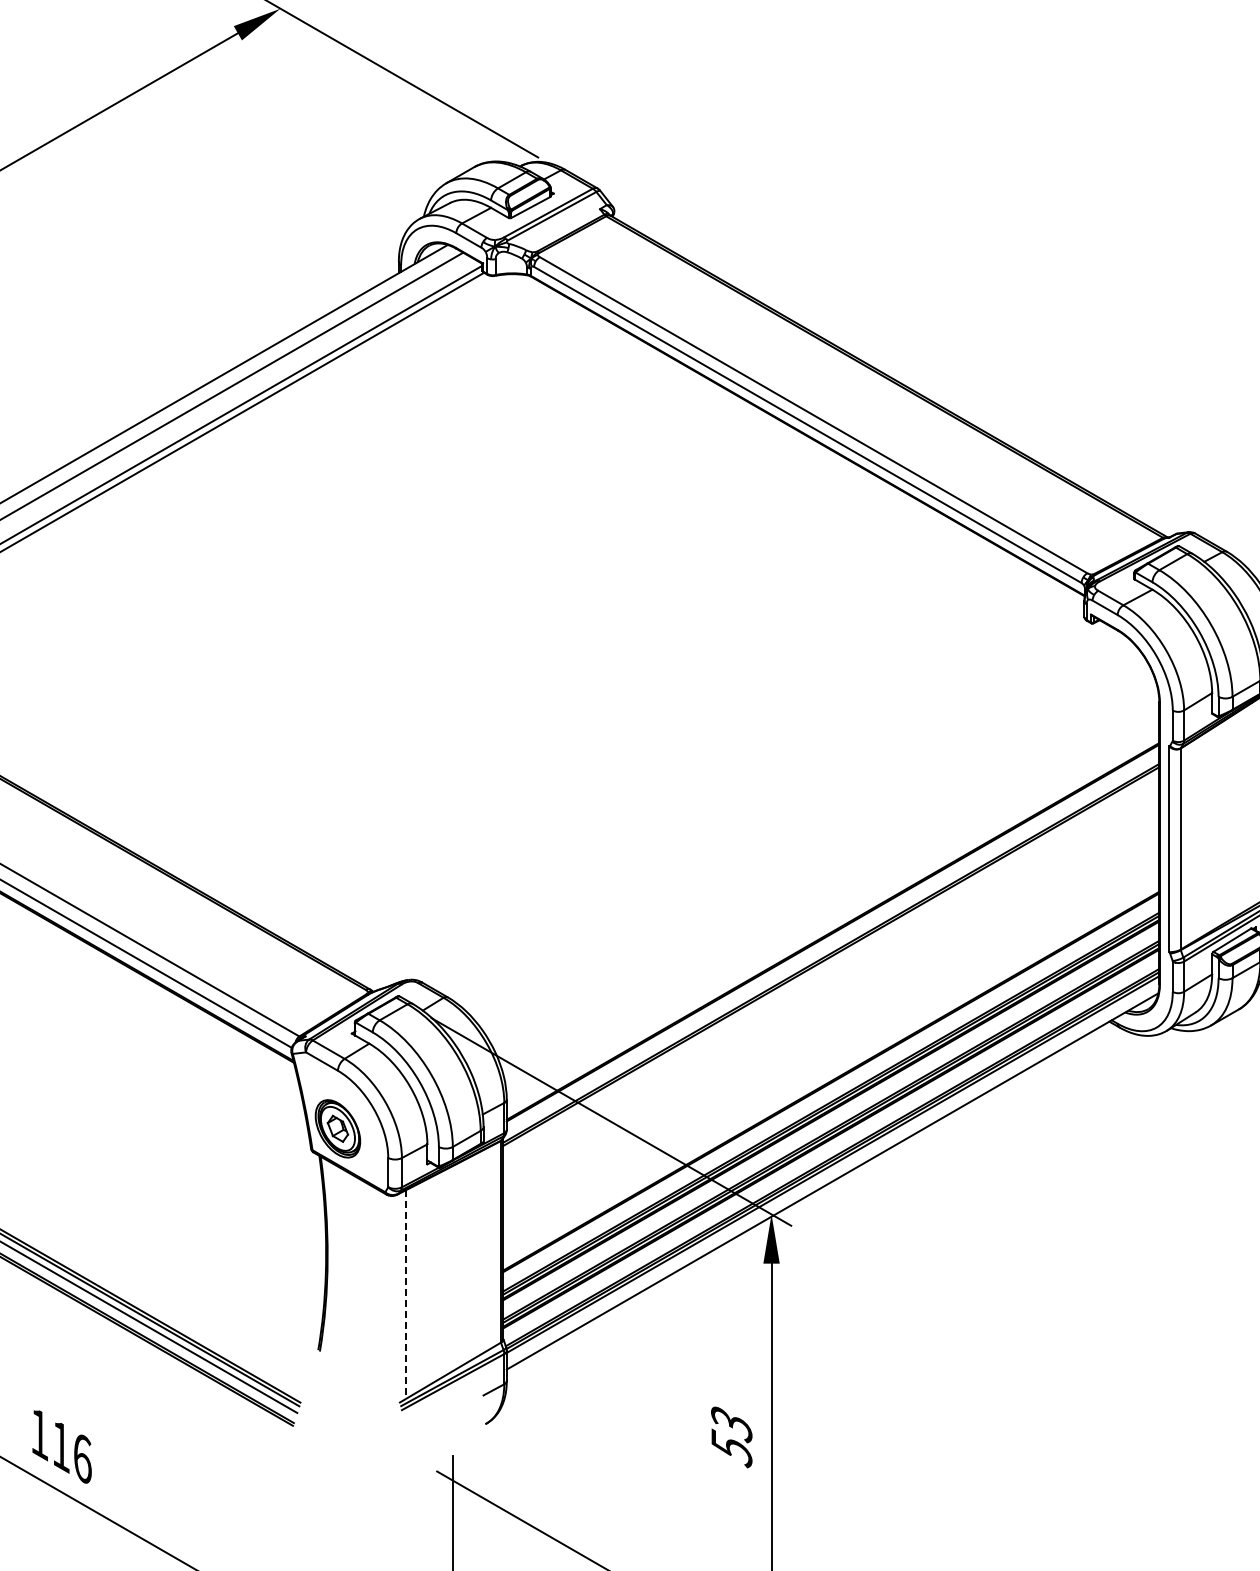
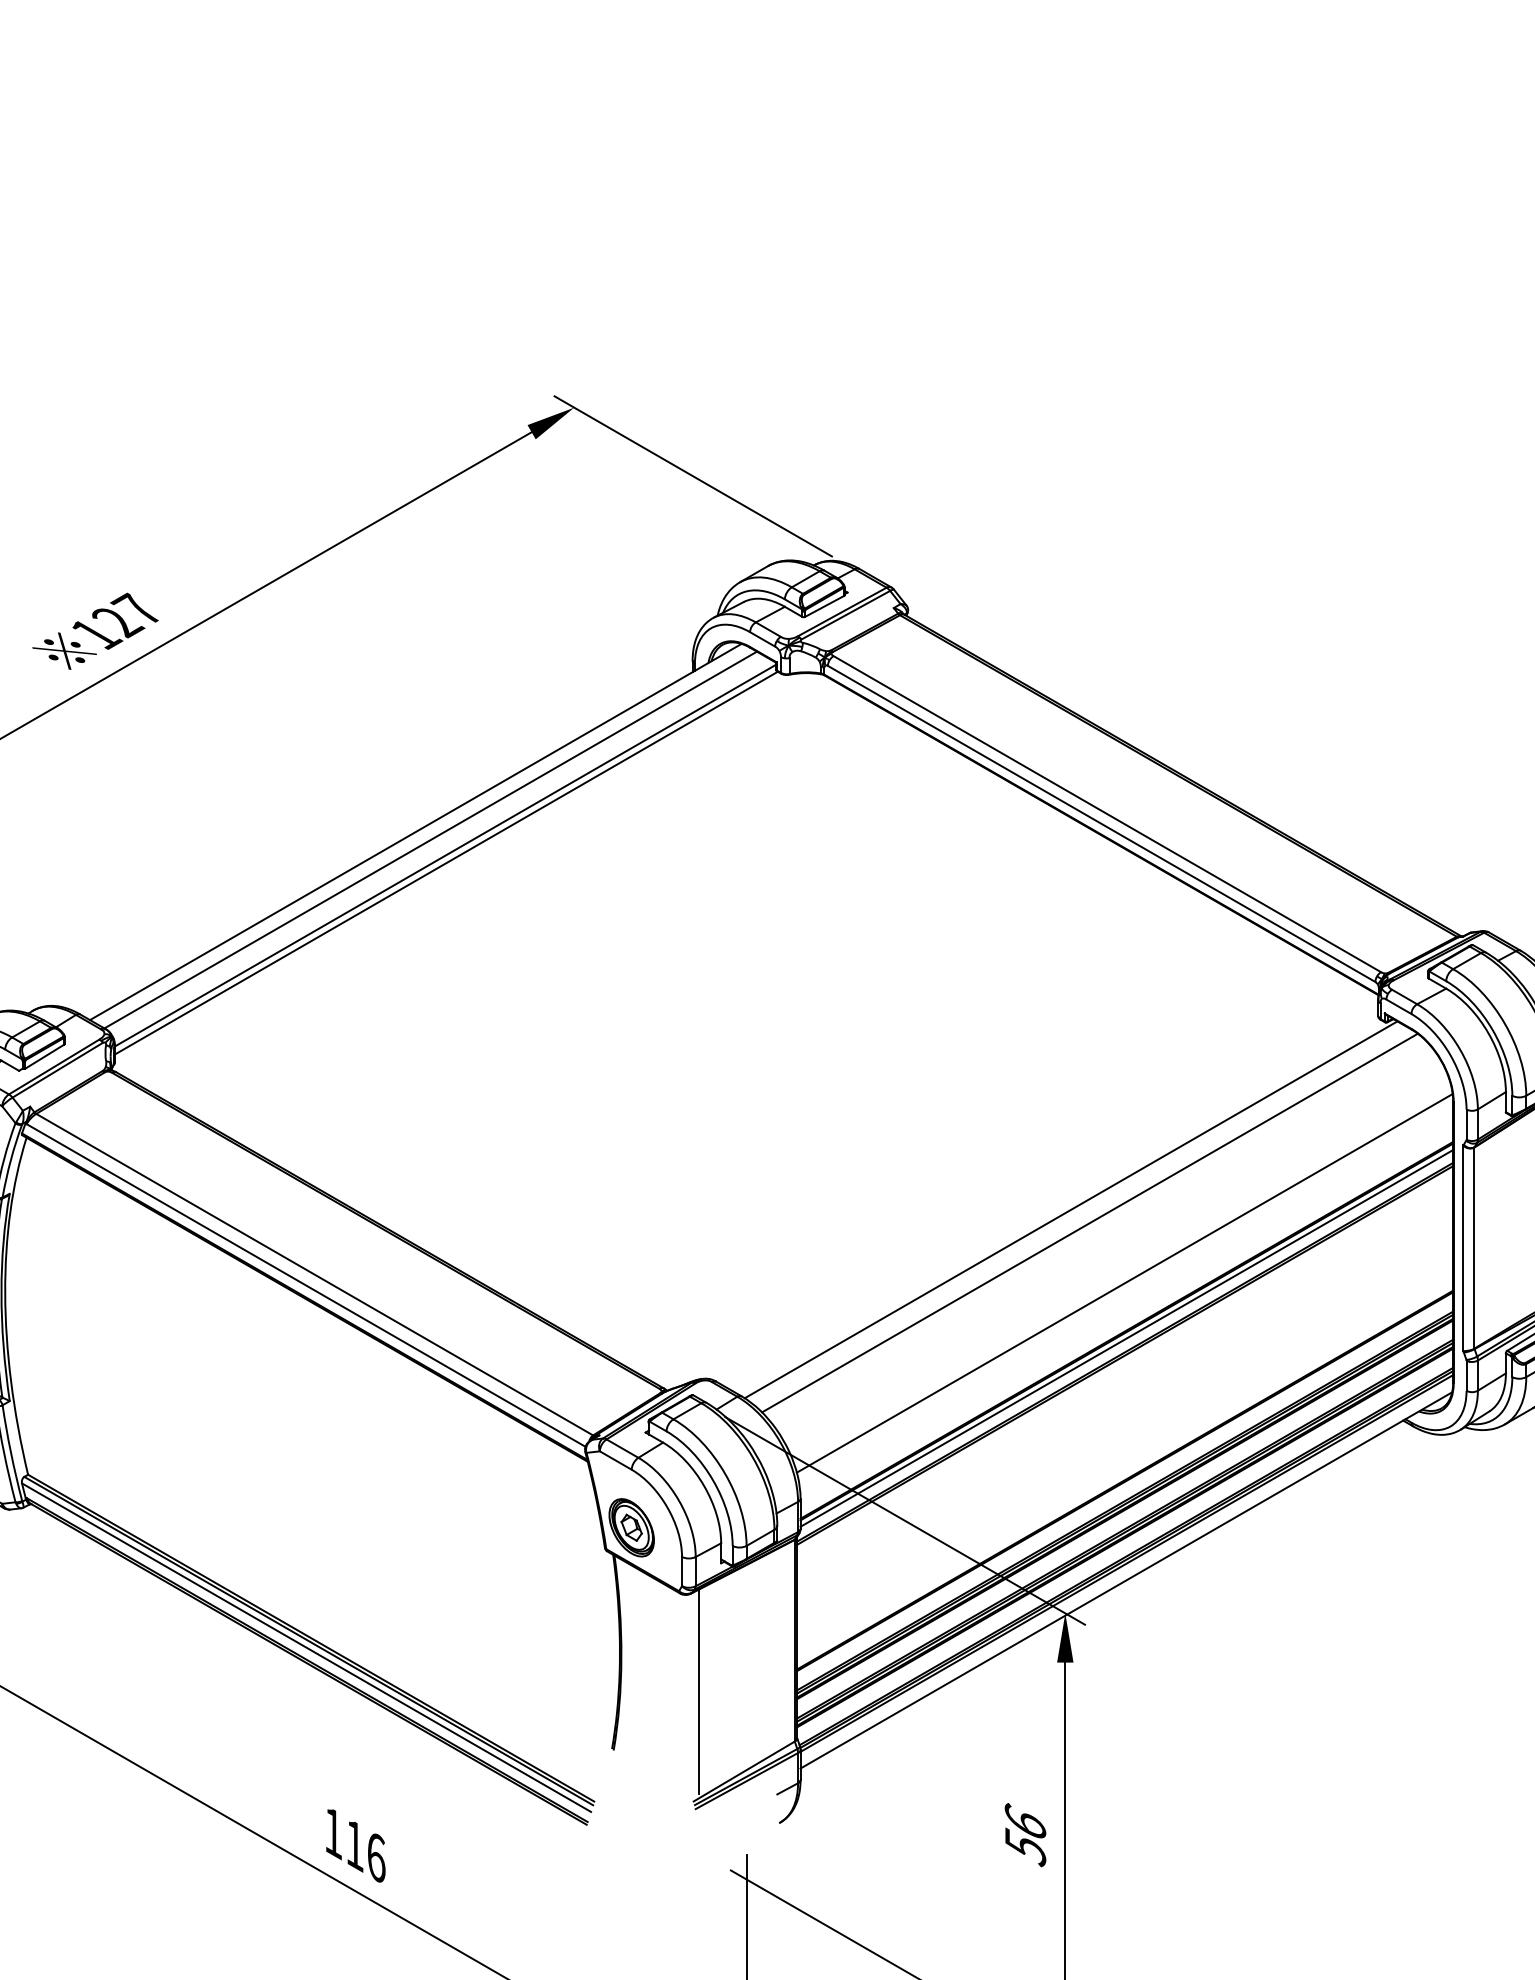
line: (776, 810) -> (1070, 1209), added
line: (795, 823) -> (1089, 1222), added
line: (830, 884) -> (1124, 1283), added
line: (832, 939) -> (1126, 1338), added
line: (405, 1292) -> (699, 1691), dashed -> solid
text: (731, 1423) -> (1025, 1822), 53 -> 56

